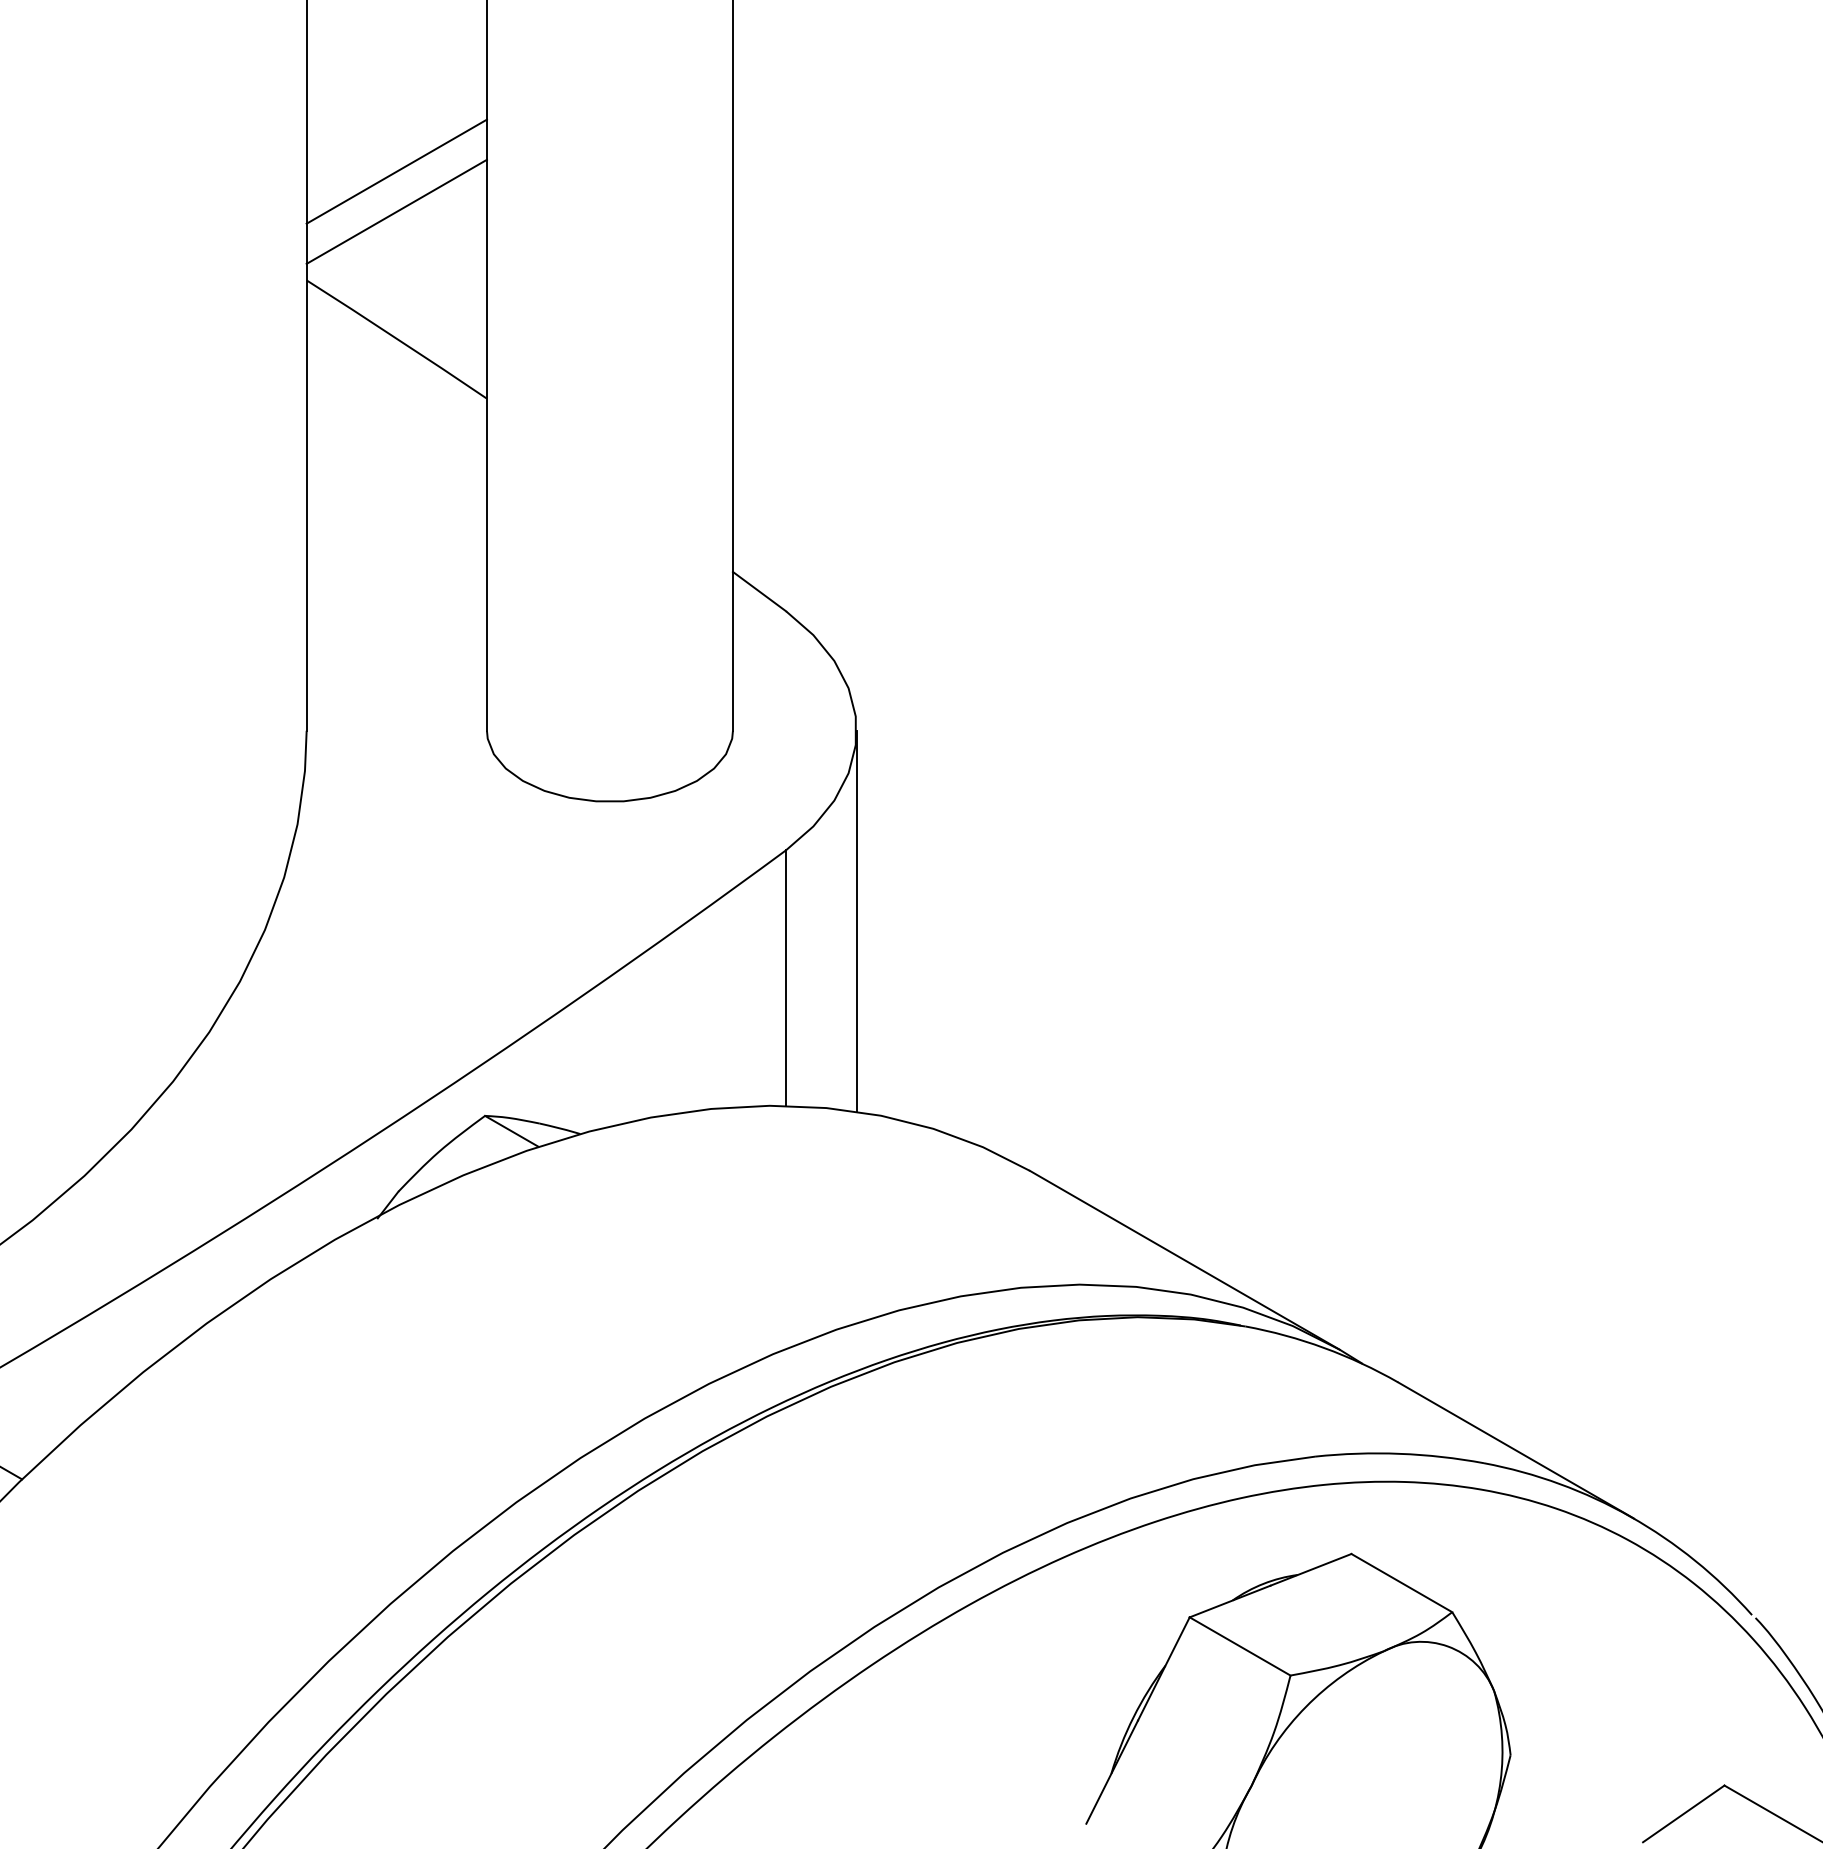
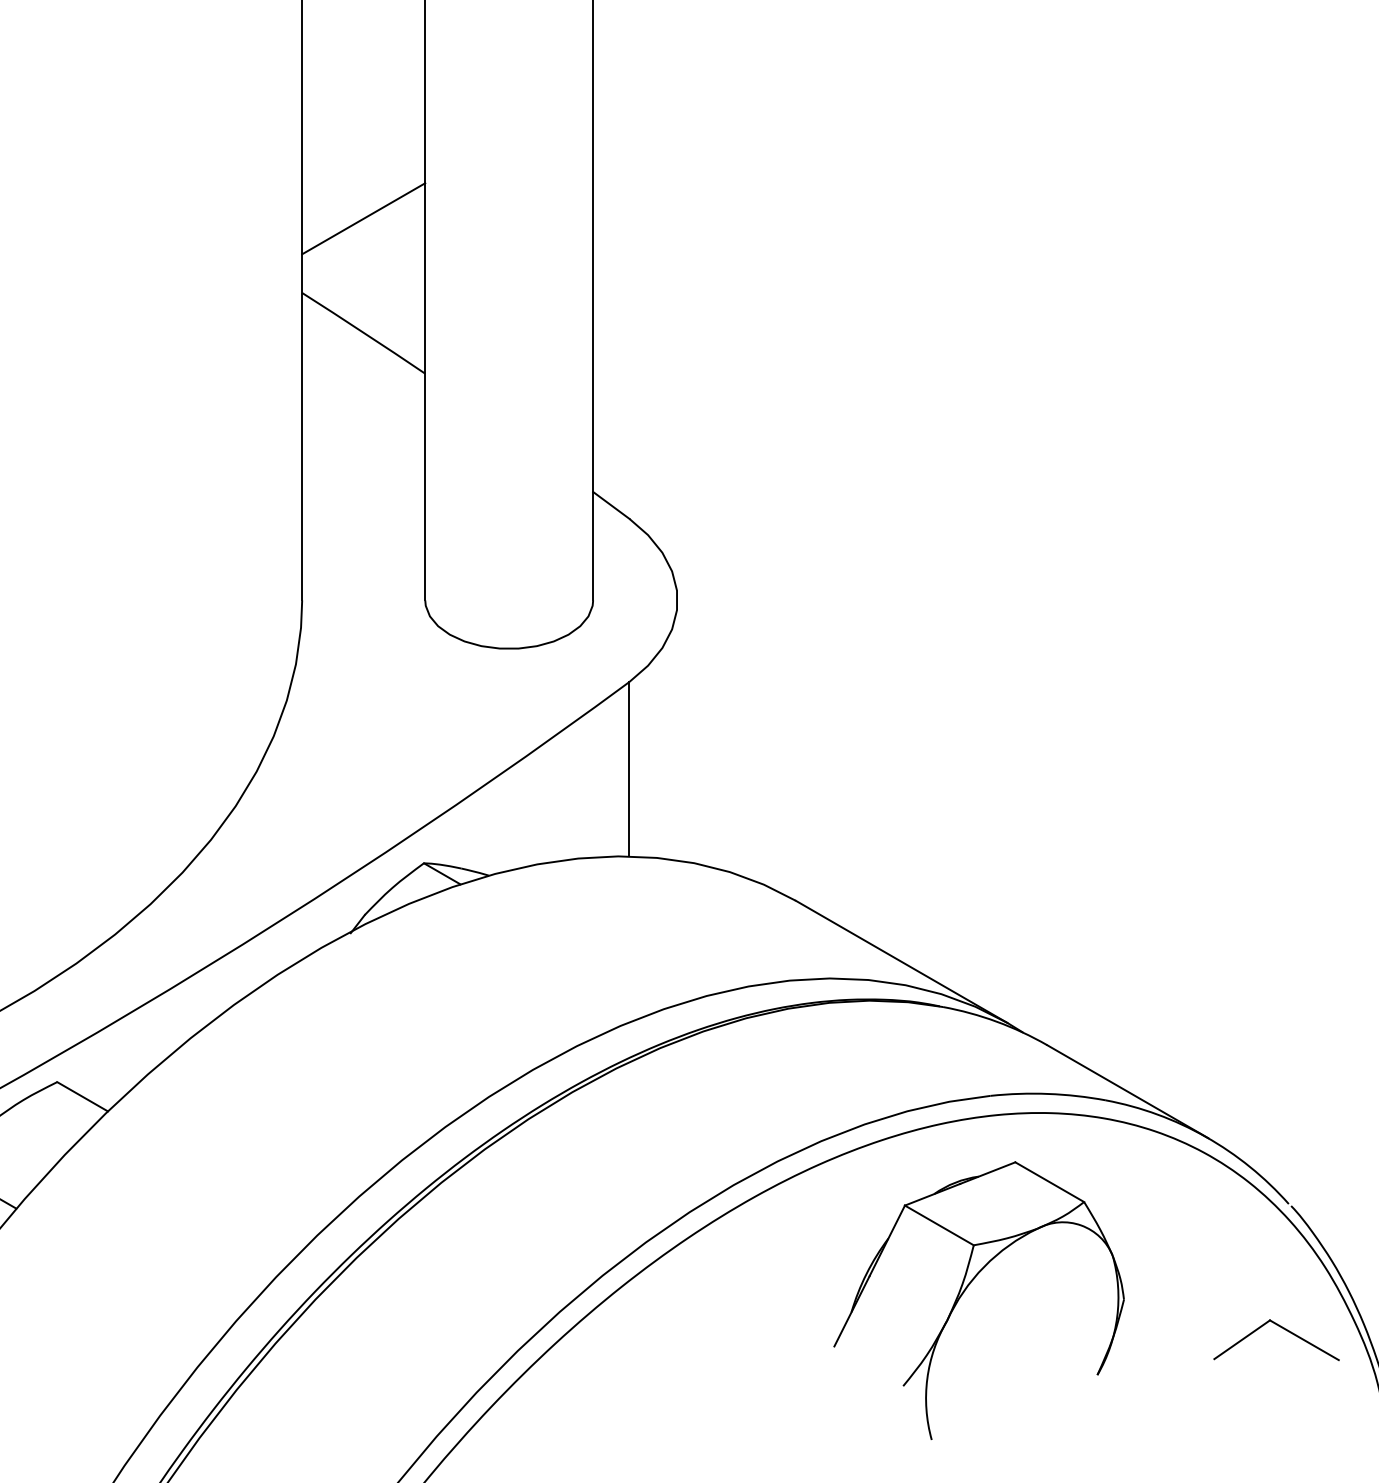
line: (396, 210) -> (363, 245), removed
line: (856, 921) -> (677, 730), removed

